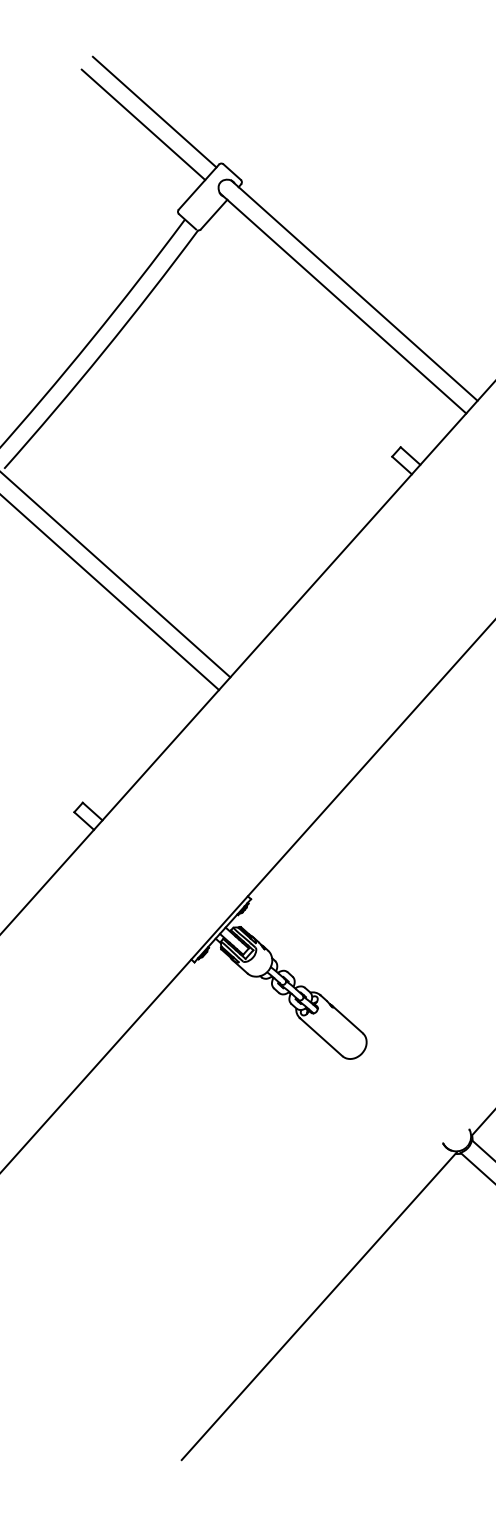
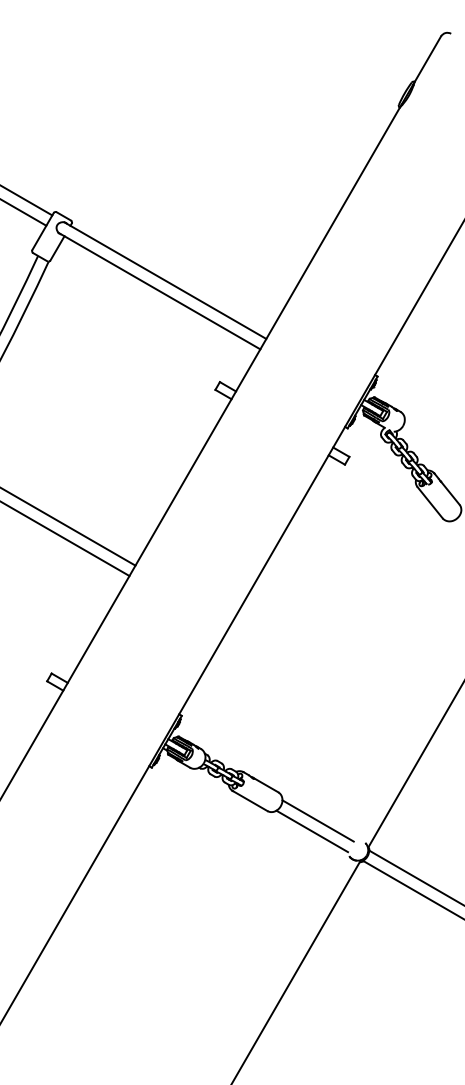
line: (409, 1083) -> (317, 820), added
line: (398, 1097) -> (312, 831), added

